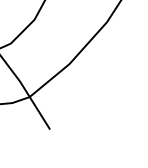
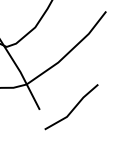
line: (93, 124) -> (72, 108), added

